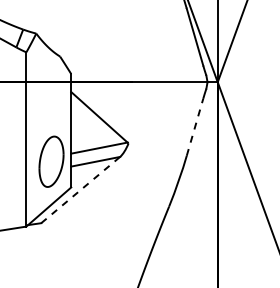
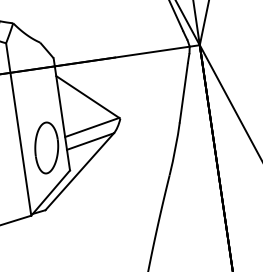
line: (195, 127) -> (184, 93), dashed -> solid
line: (81, 189) -> (80, 171), dashed -> solid

